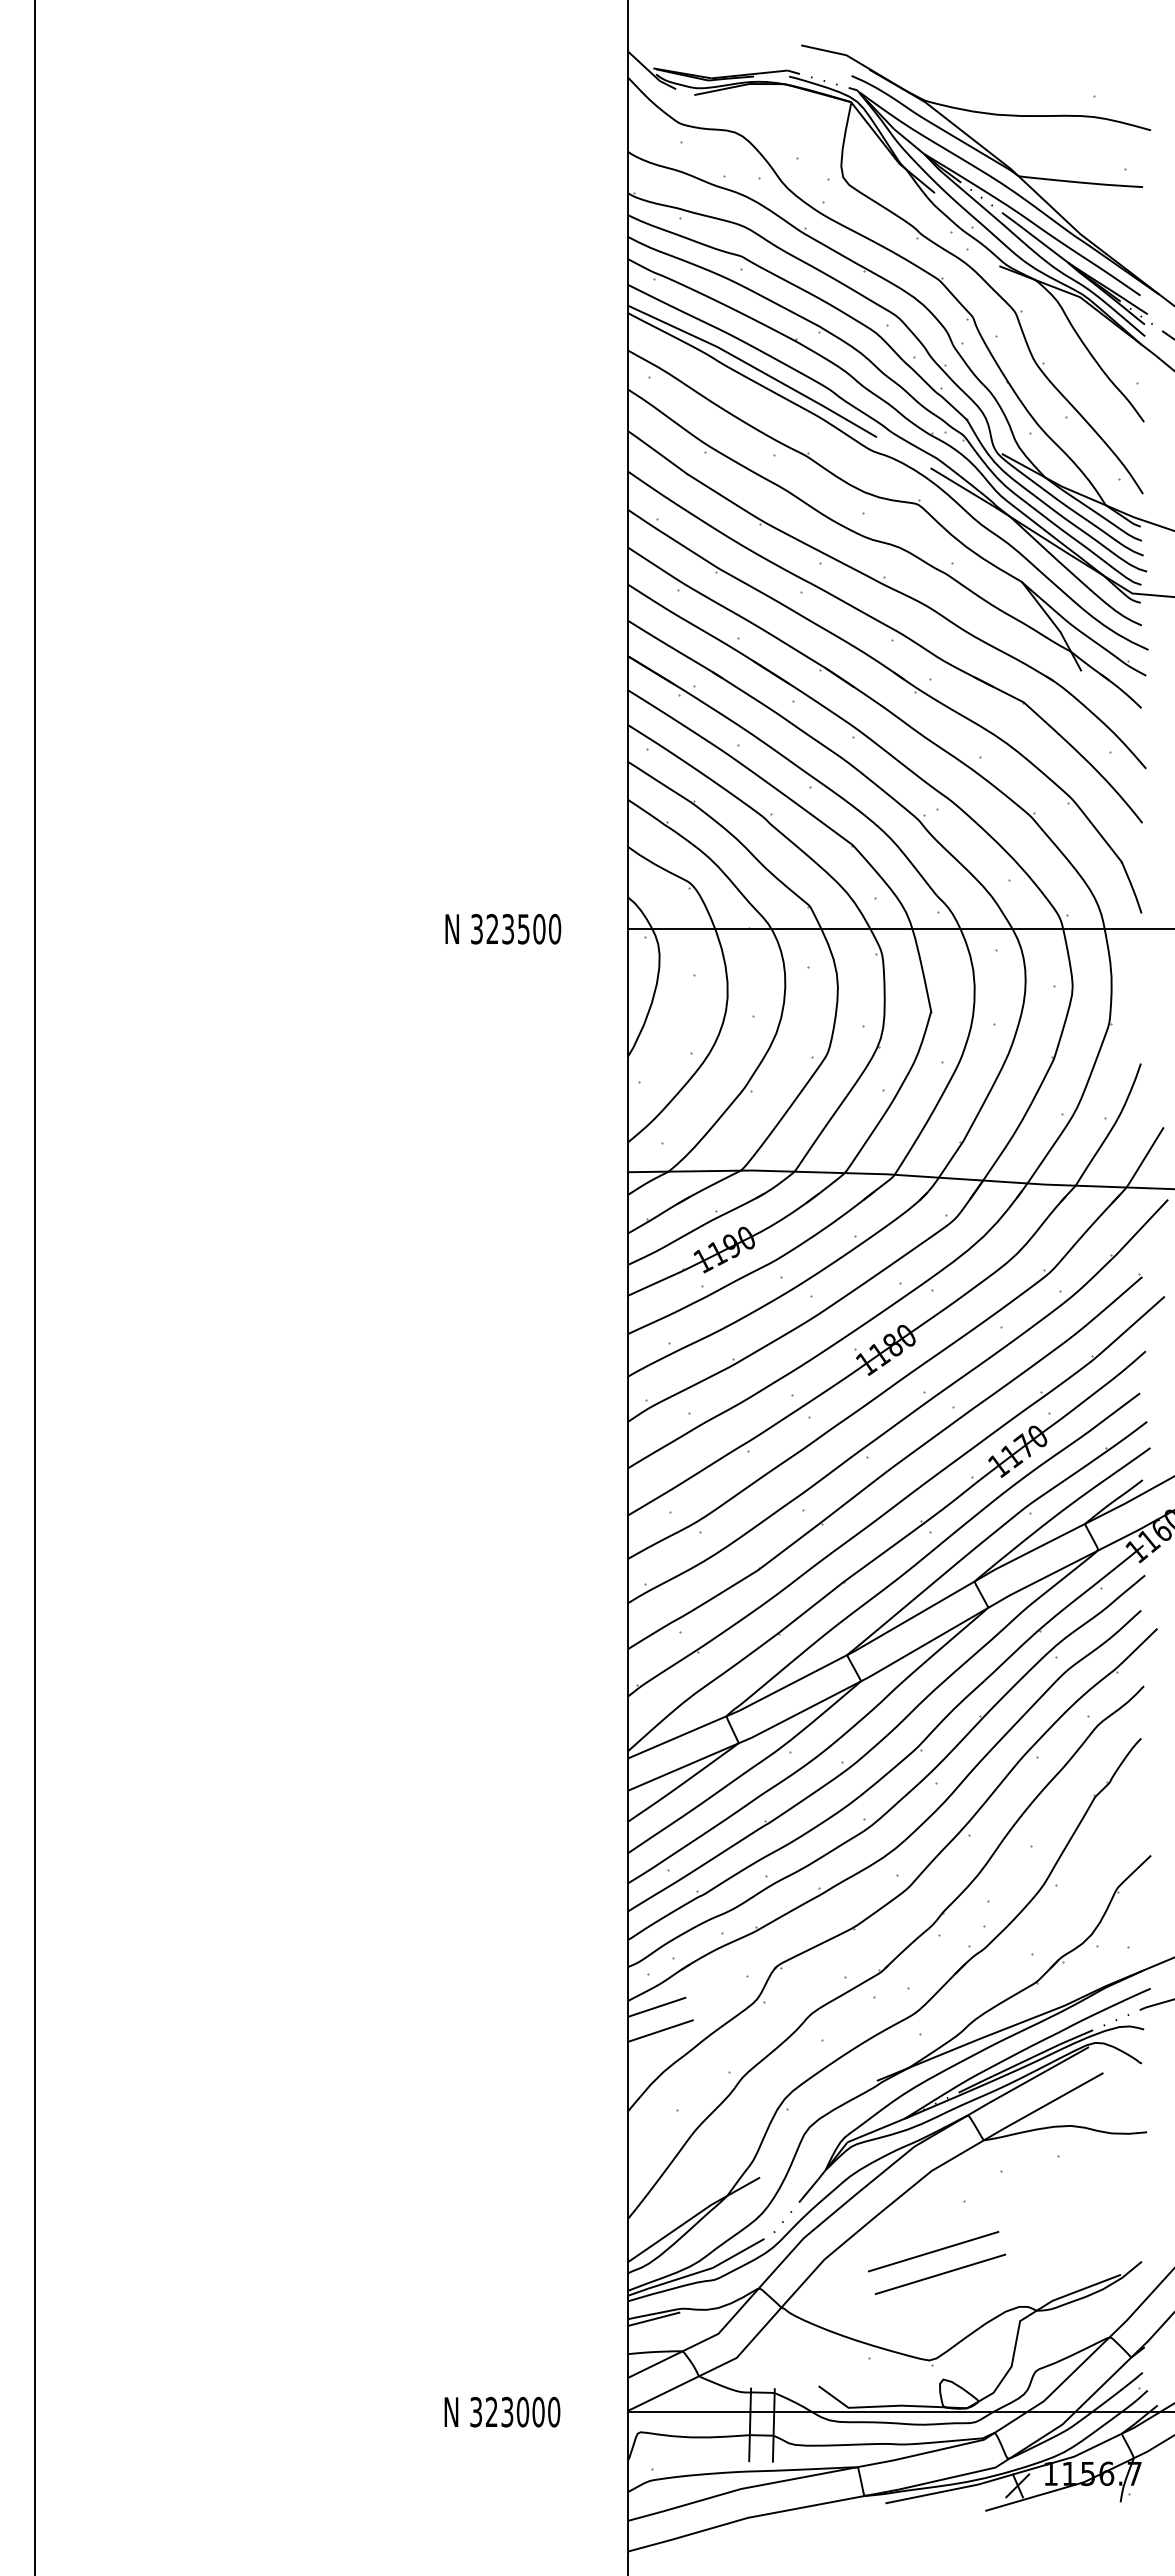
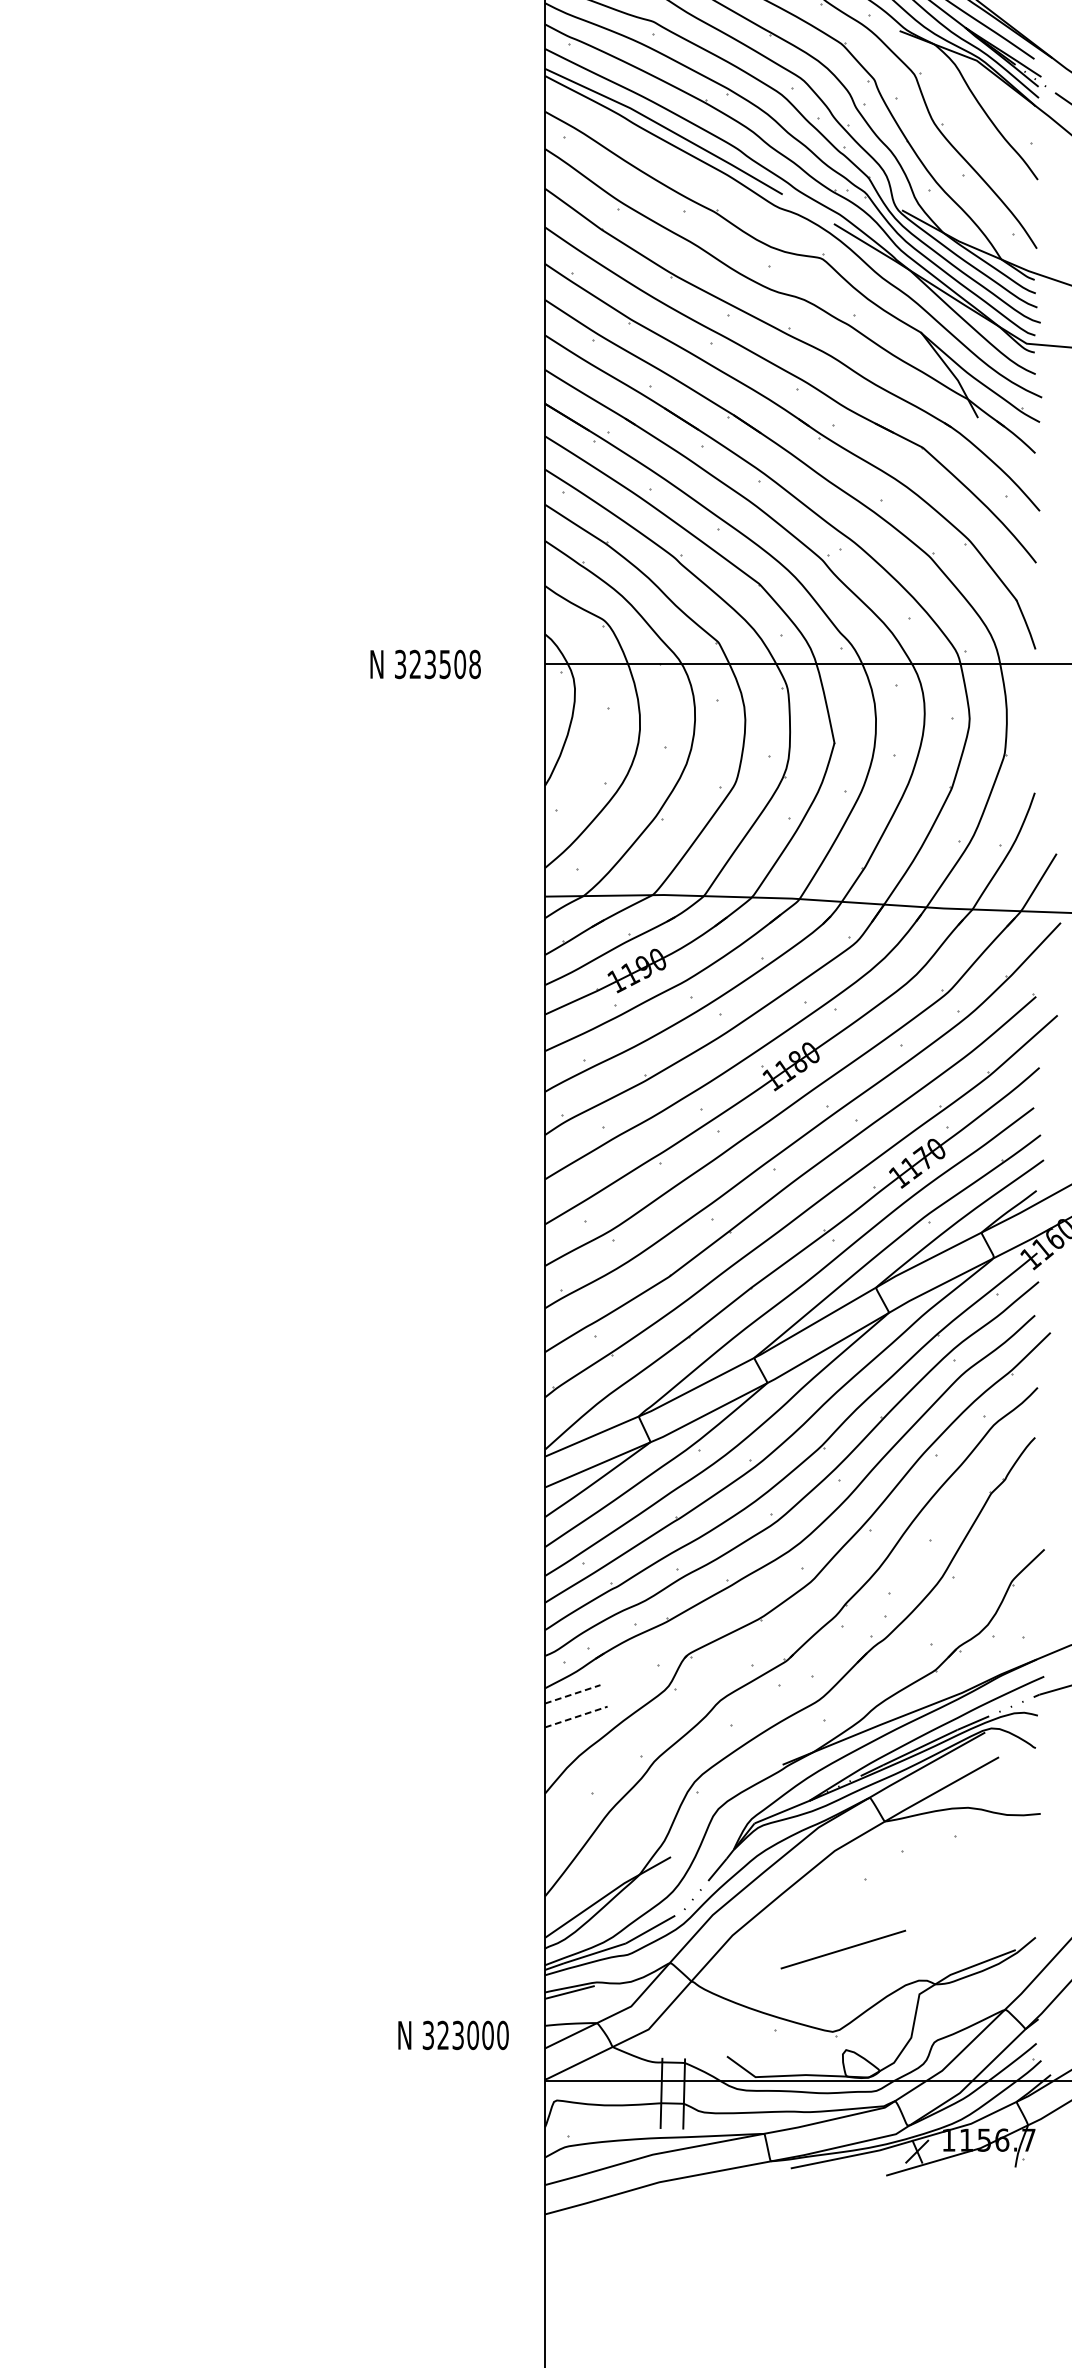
text: (554, 929) -> (474, 664), 323500 -> 323508
line: (657, 2007) -> (573, 1694), solid -> dashed
line: (661, 2030) -> (576, 1716), solid -> dashed
line: (933, 2251) -> (836, 1927), removed
text: (502, 2411) -> (453, 2034), moved

